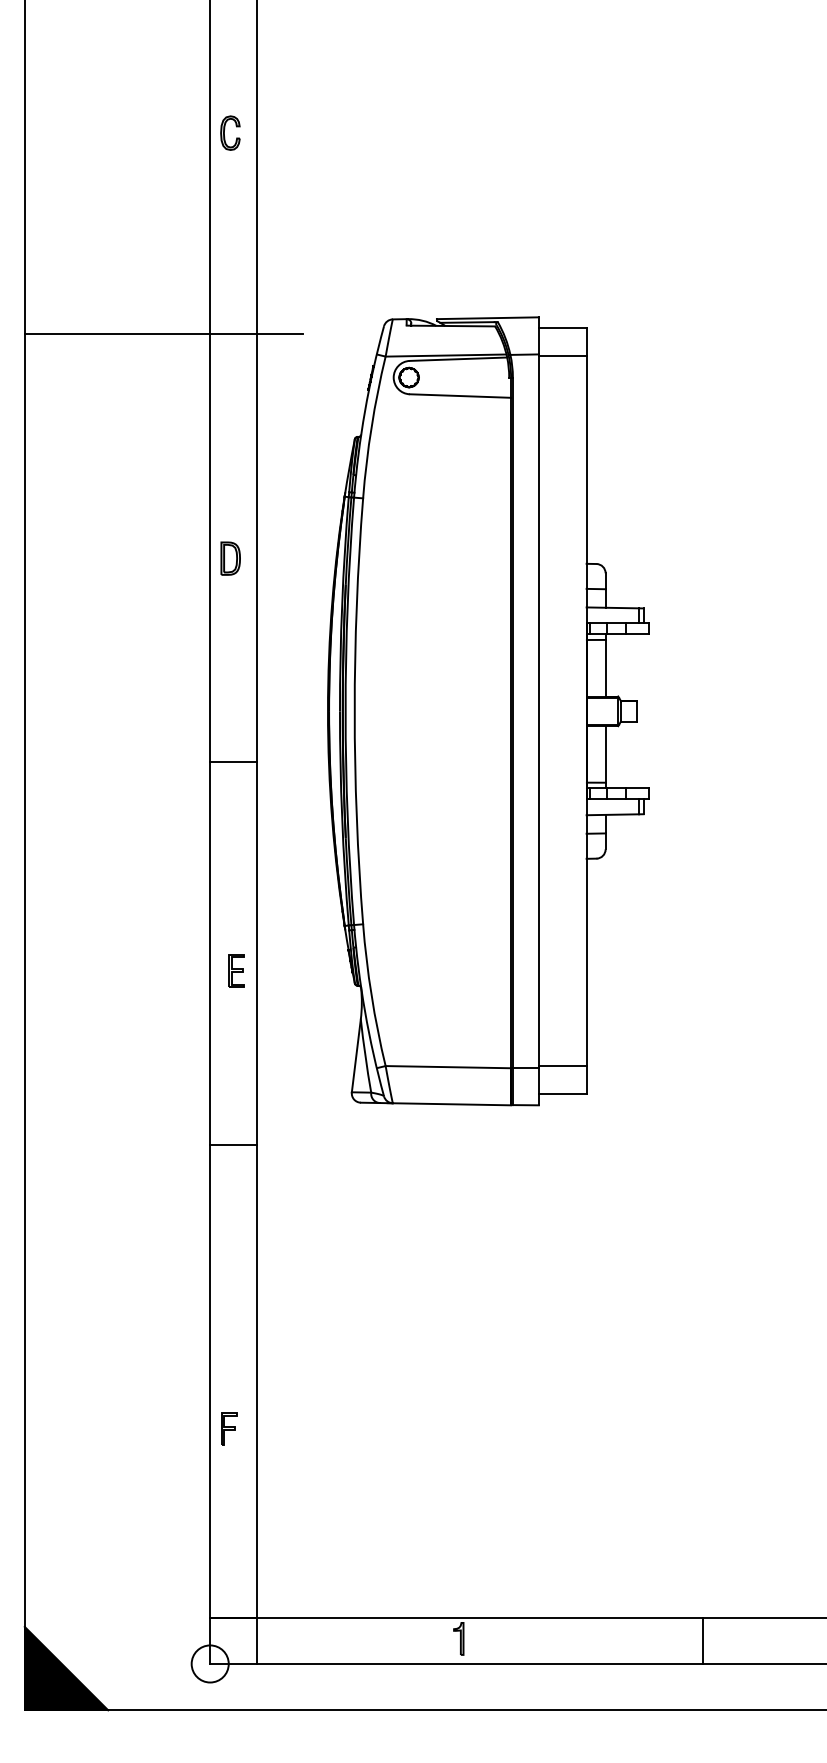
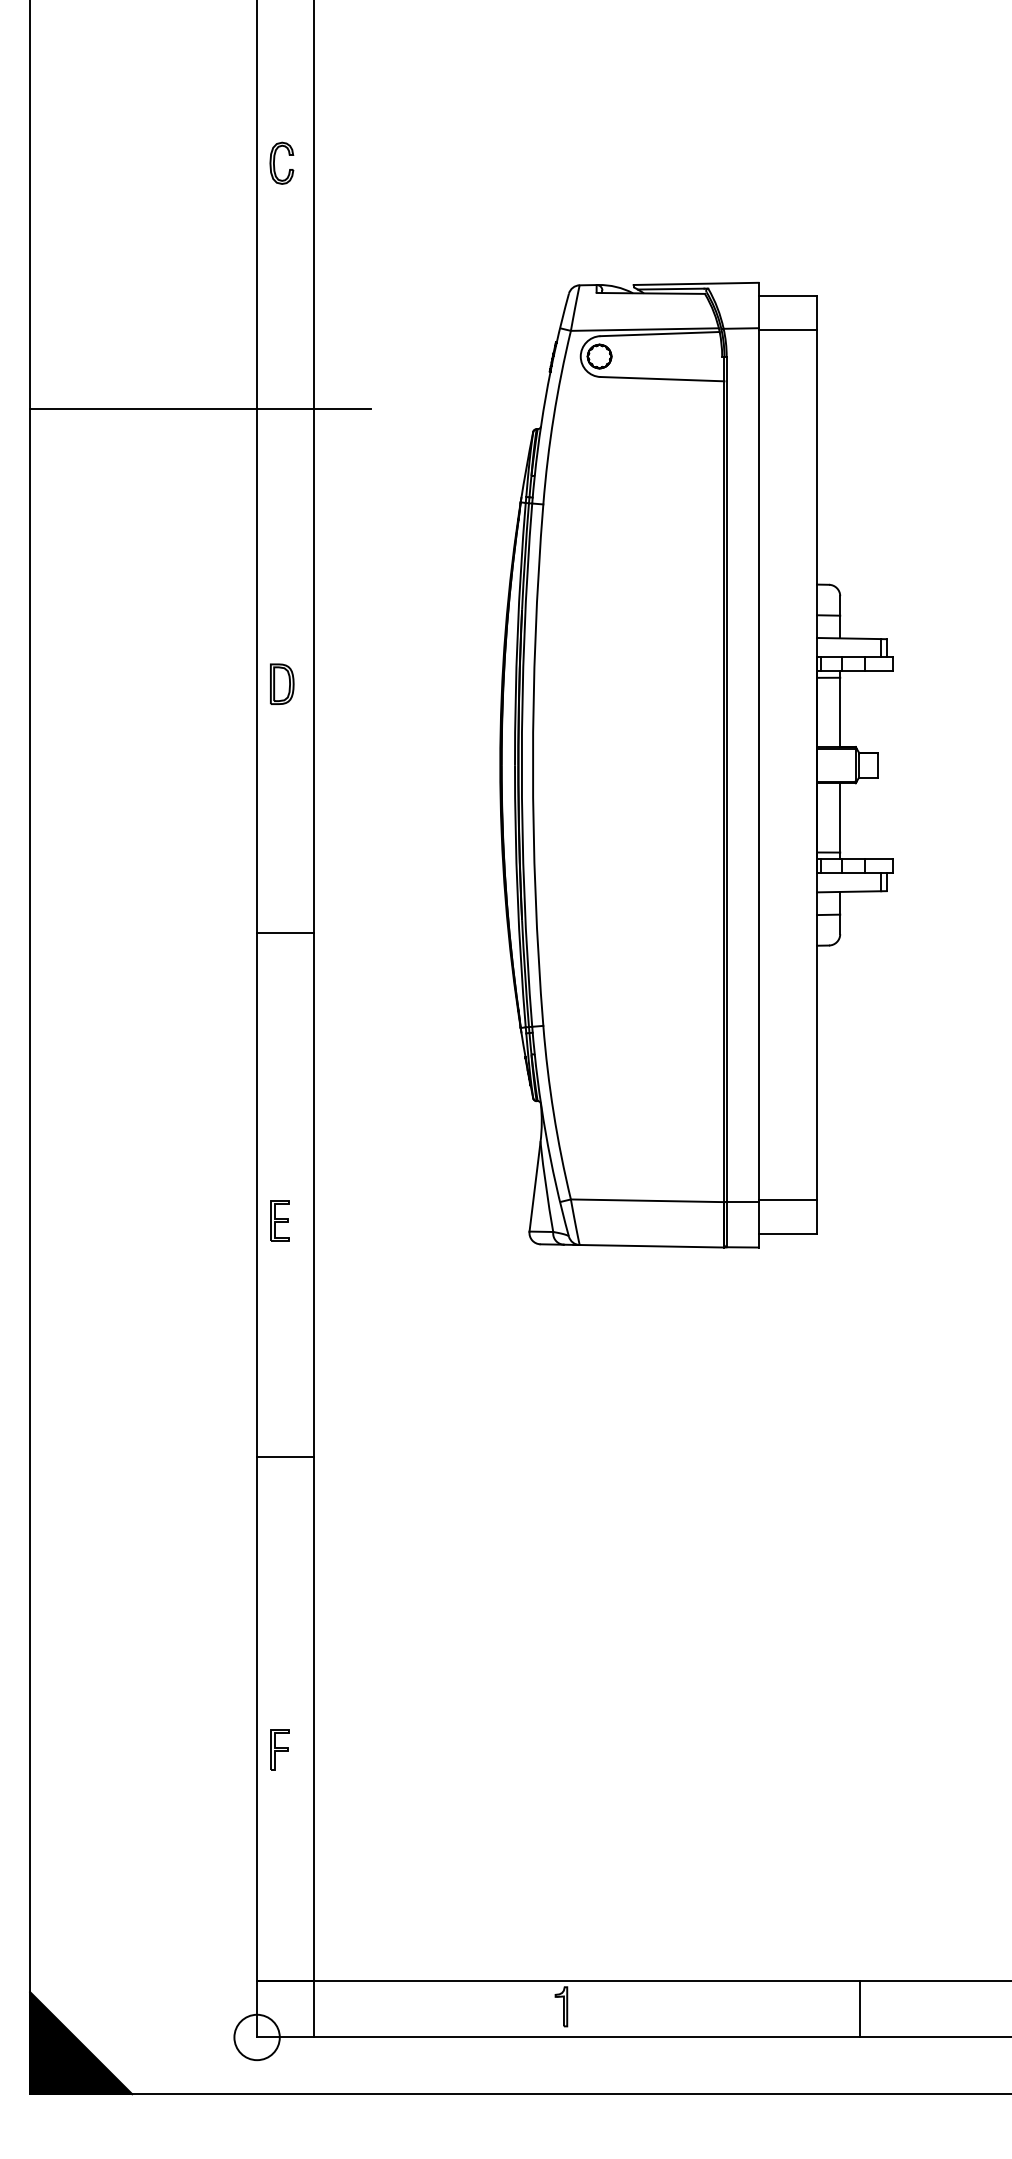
part: (488, 710) -> (696, 764), moved
part: (235, 970) -> (279, 1220), moved
line: (233, 1144) -> (285, 1456), moved

